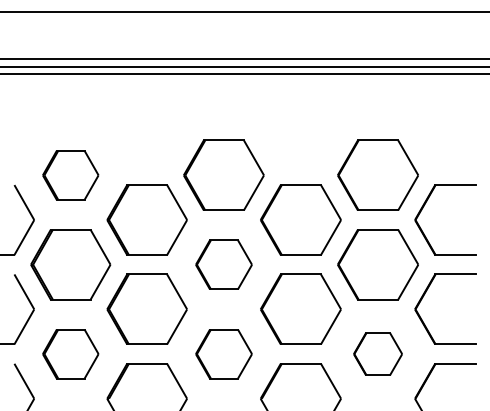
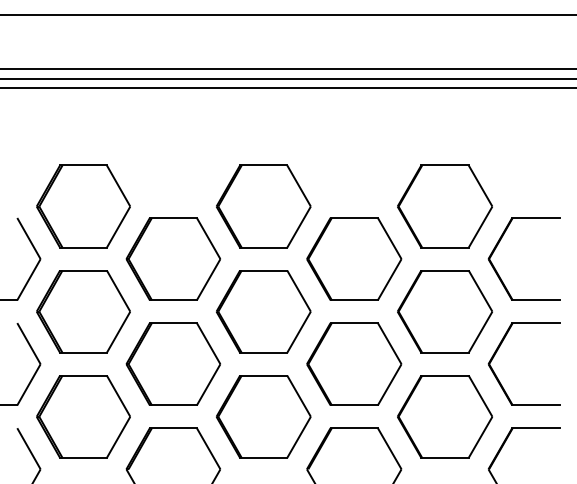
part: (70, 175) -> (83, 206), size x1.43
part: (223, 264) -> (263, 311), size x1.43
part: (70, 353) -> (83, 416), size x1.43
part: (223, 353) -> (263, 416), size x1.43
part: (377, 353) -> (444, 416), size x1.67

